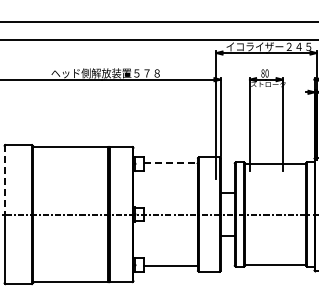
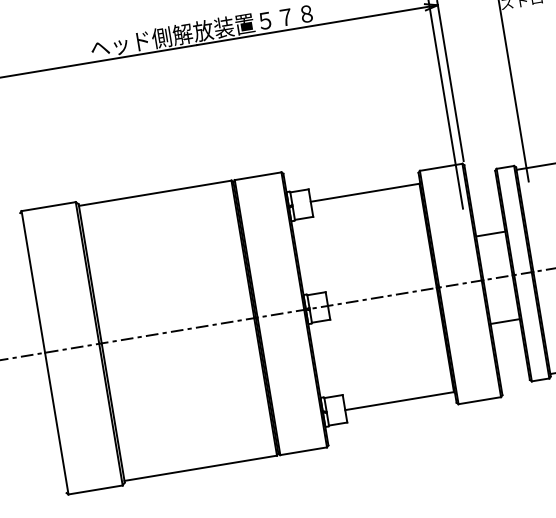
line: (170, 163) -> (364, 193), dashed -> solid
line: (5, 179) -> (33, 281), dashed -> solid

